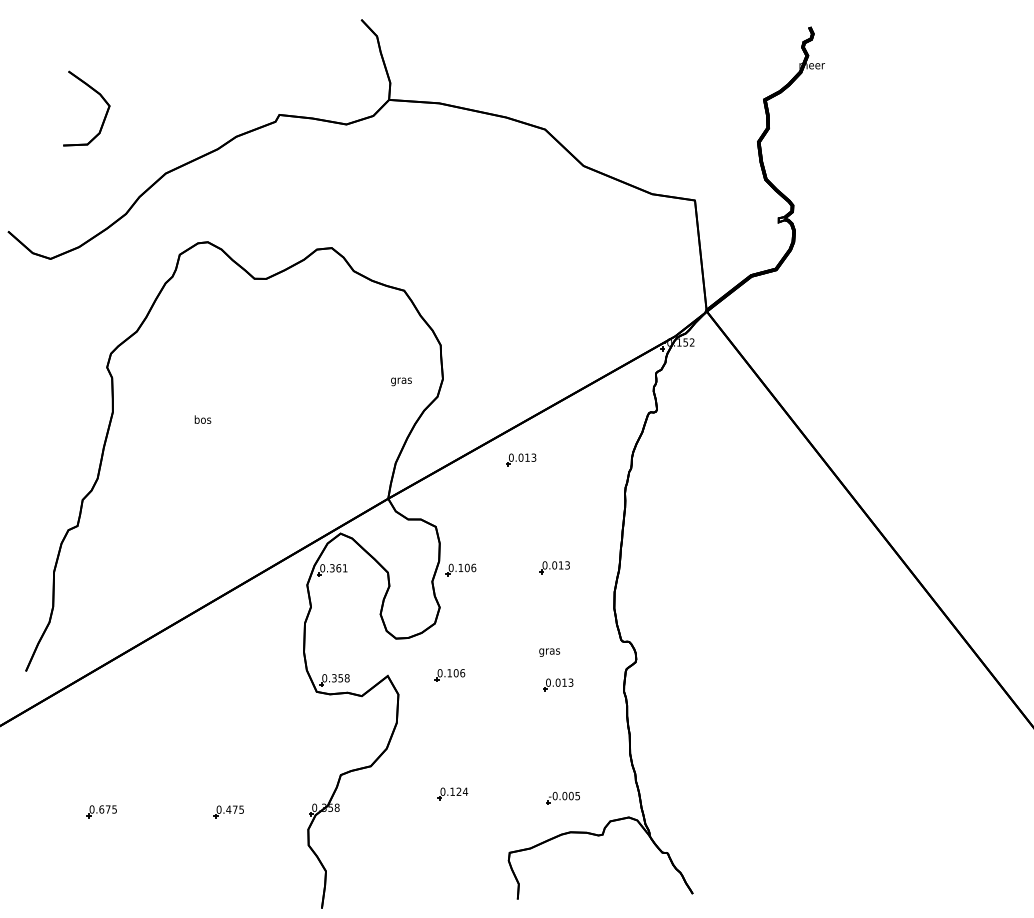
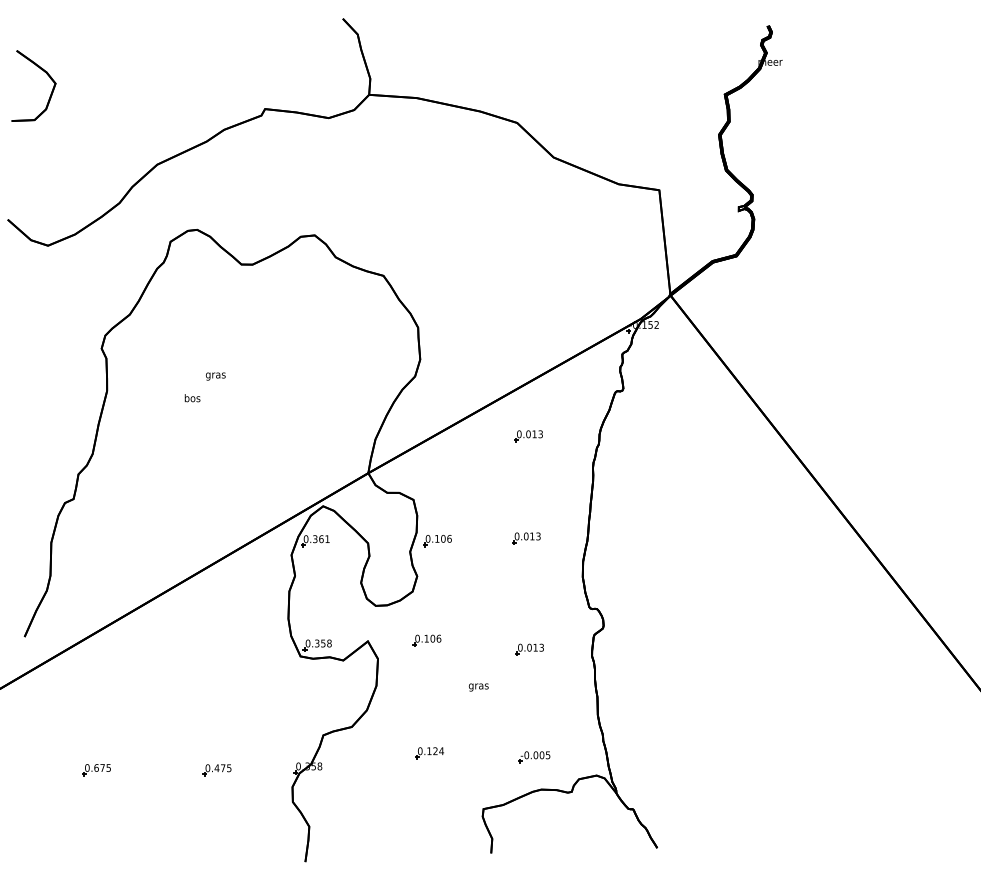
part: (95, 92) -> (42, 70), moved
text: (401, 381) -> (215, 376), moved
part: (521, 459) -> (528, 435), moved
text: (549, 652) -> (478, 687), moved

